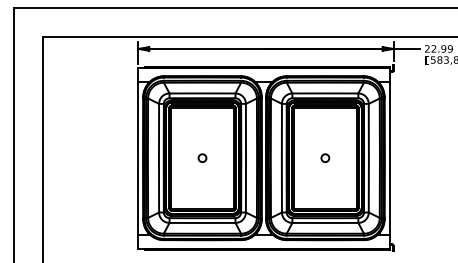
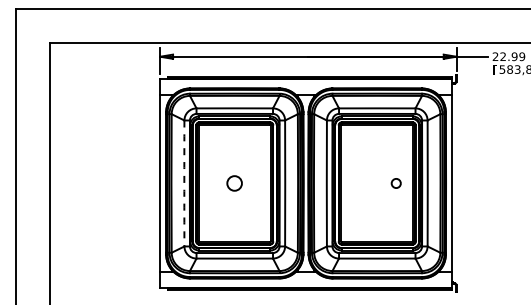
arc: (159, 158) -> (184, 183), solid -> dashed
circle: (202, 158) -> (234, 183), size x1.6
circle: (324, 158) -> (395, 183), moved

